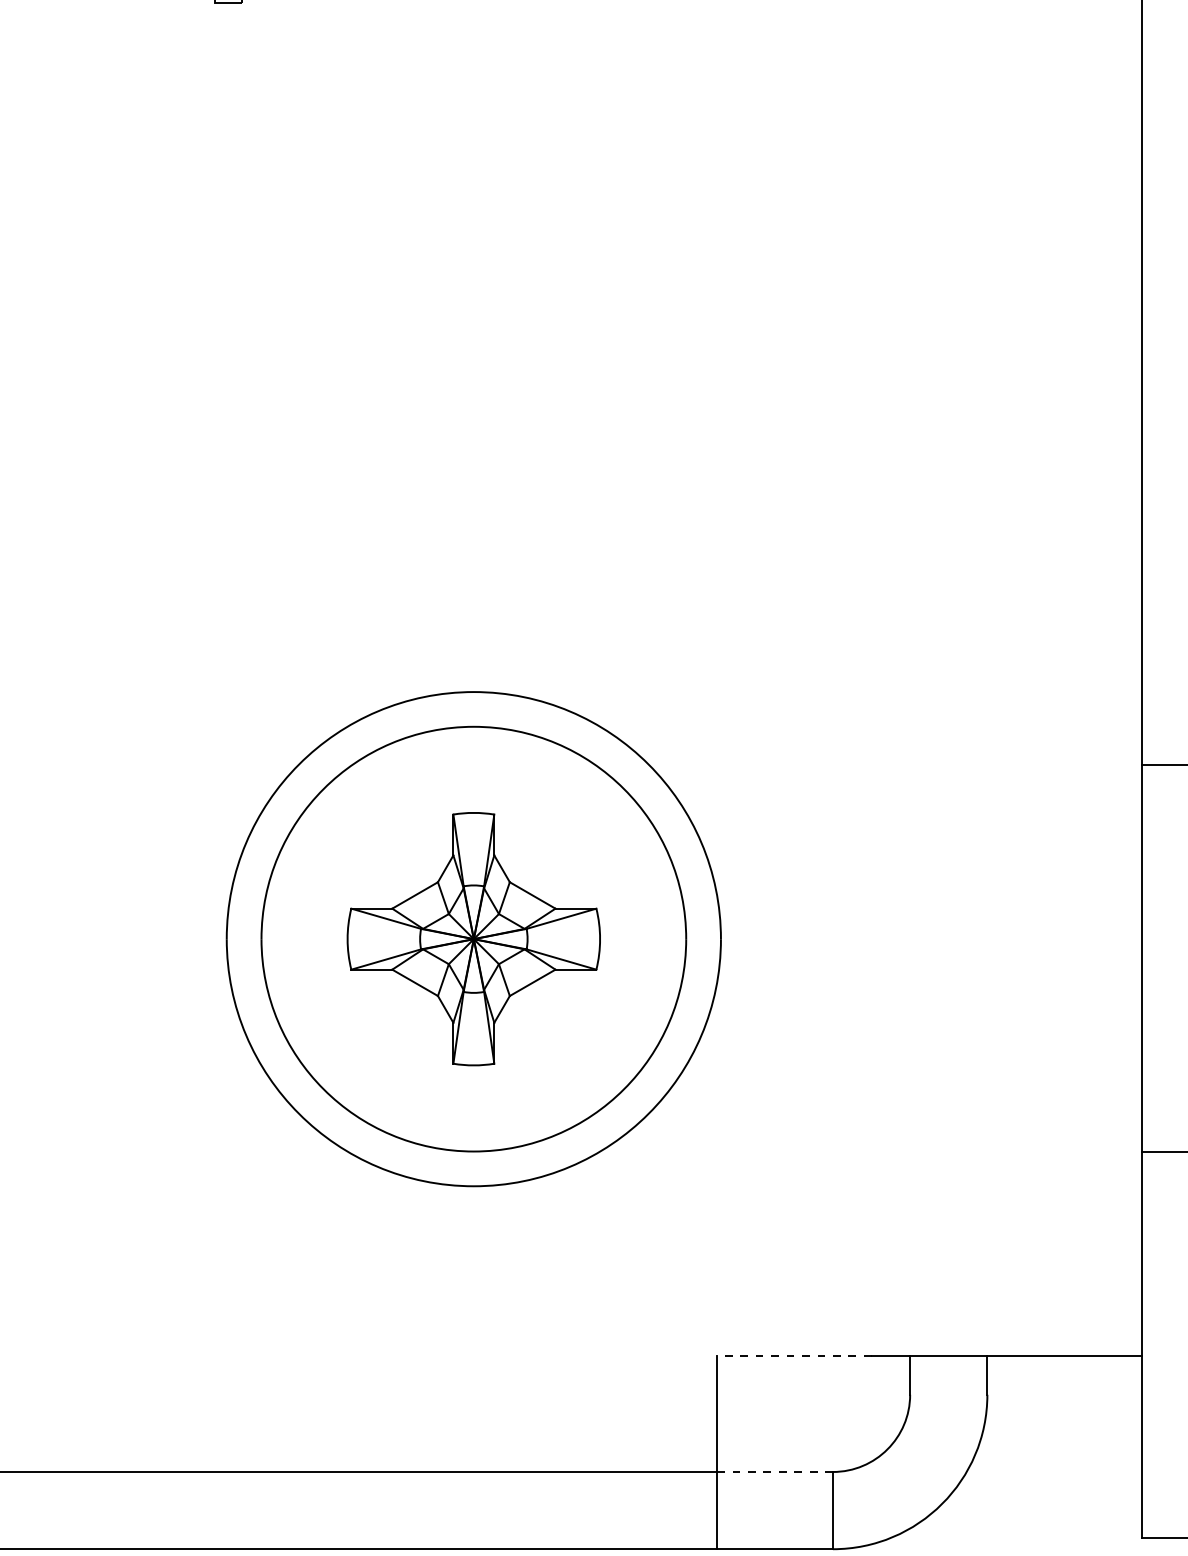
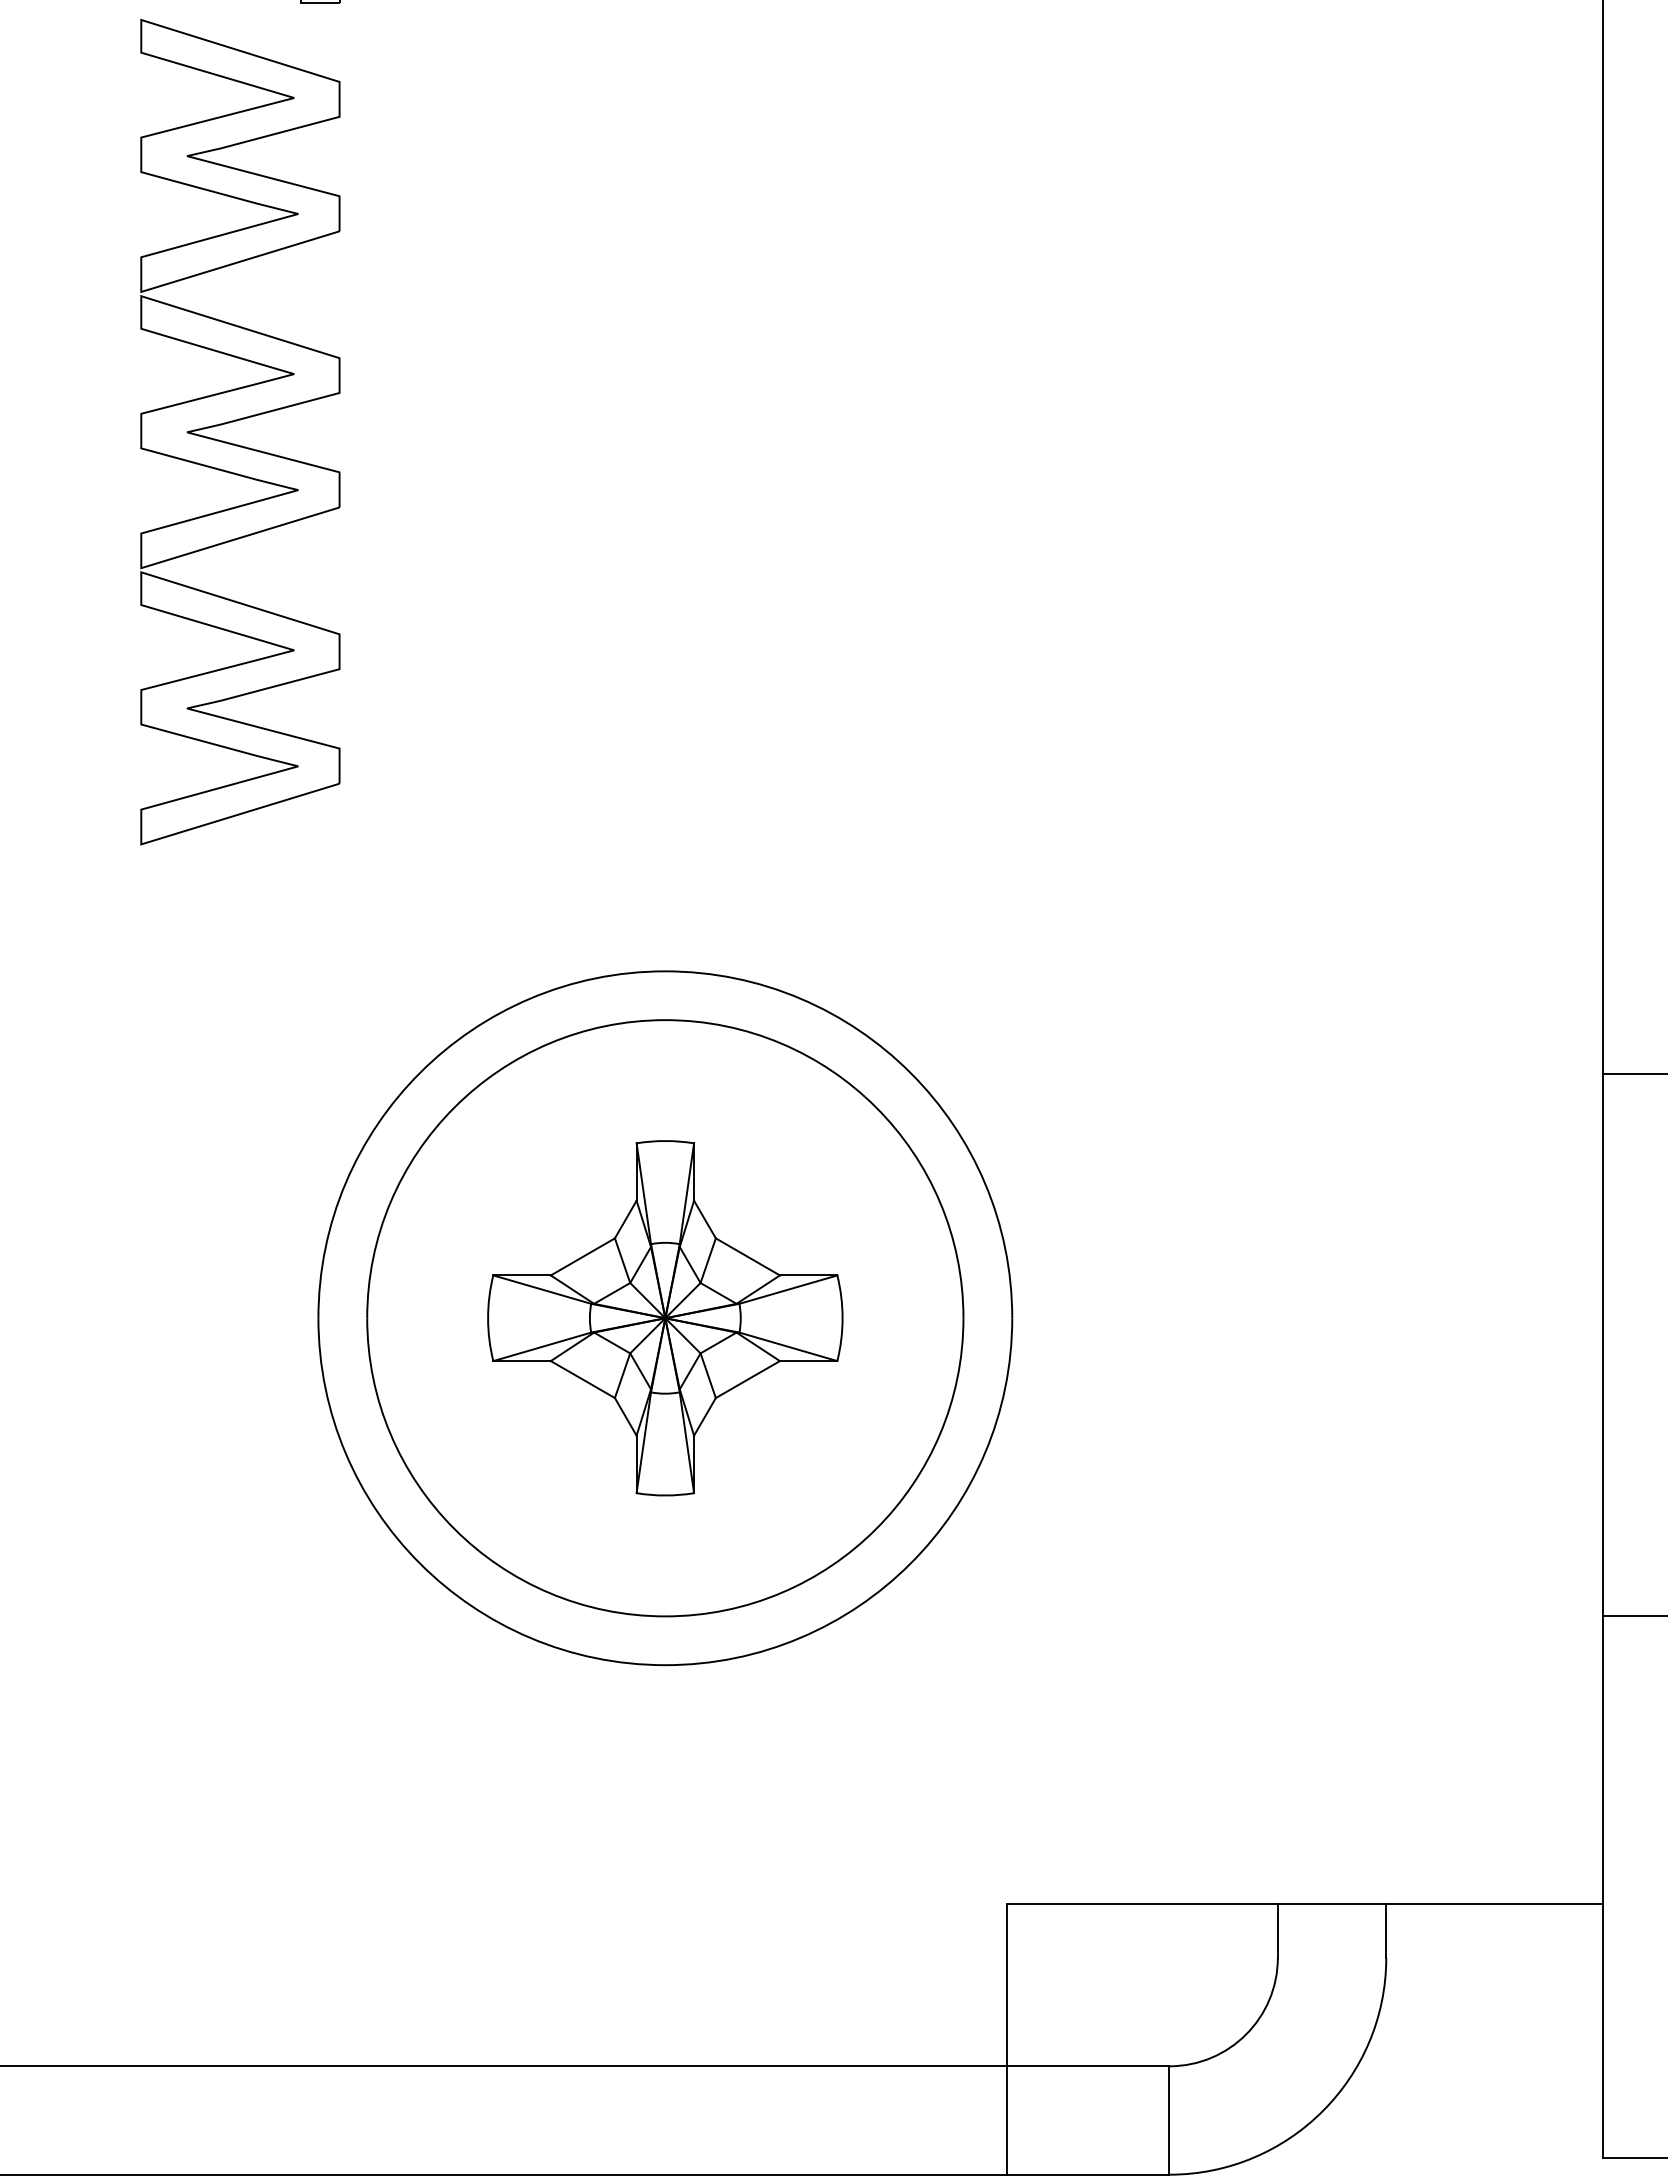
part: (168, 300) -> (236, 421), added
line: (793, 1356) -> (1114, 1903), dashed -> solid
line: (775, 1472) -> (1088, 2066), dashed -> solid

